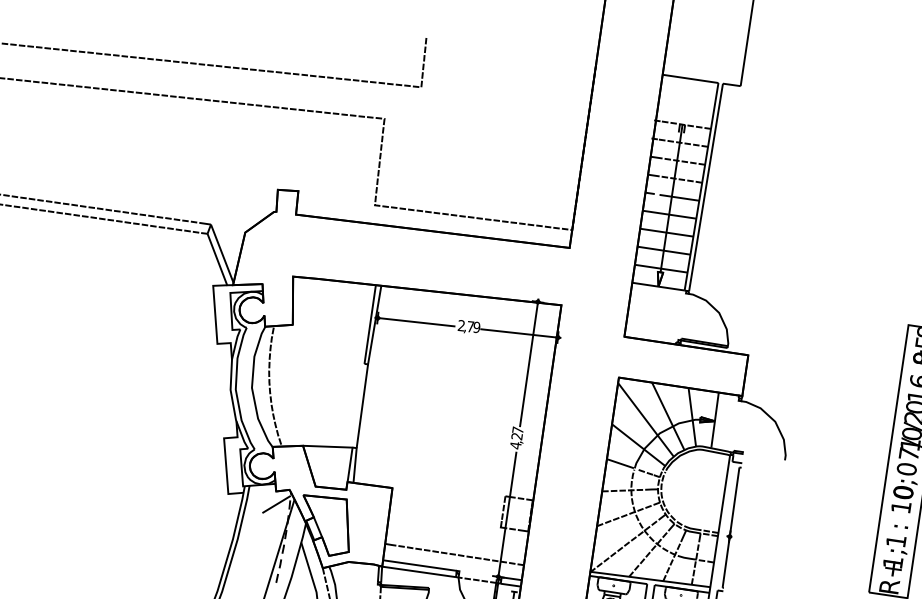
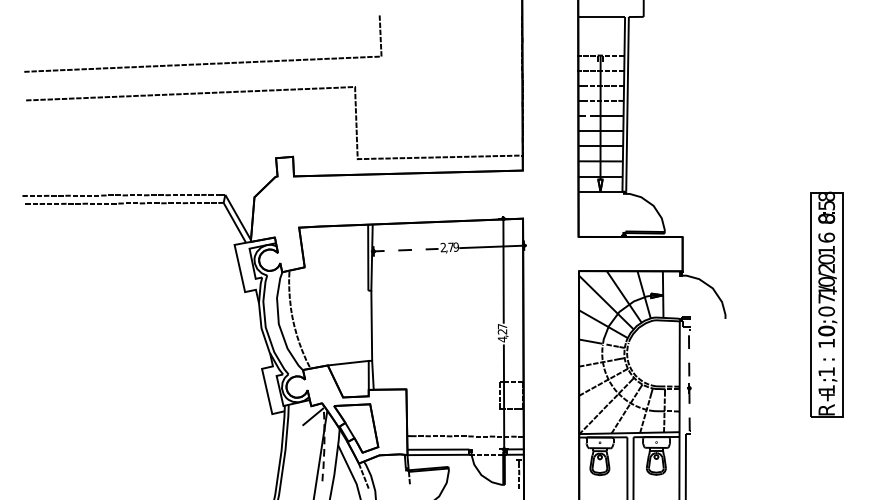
line: (413, 322) -> (403, 250), solid -> dashed
line: (731, 527) -> (689, 380), solid -> dashed

